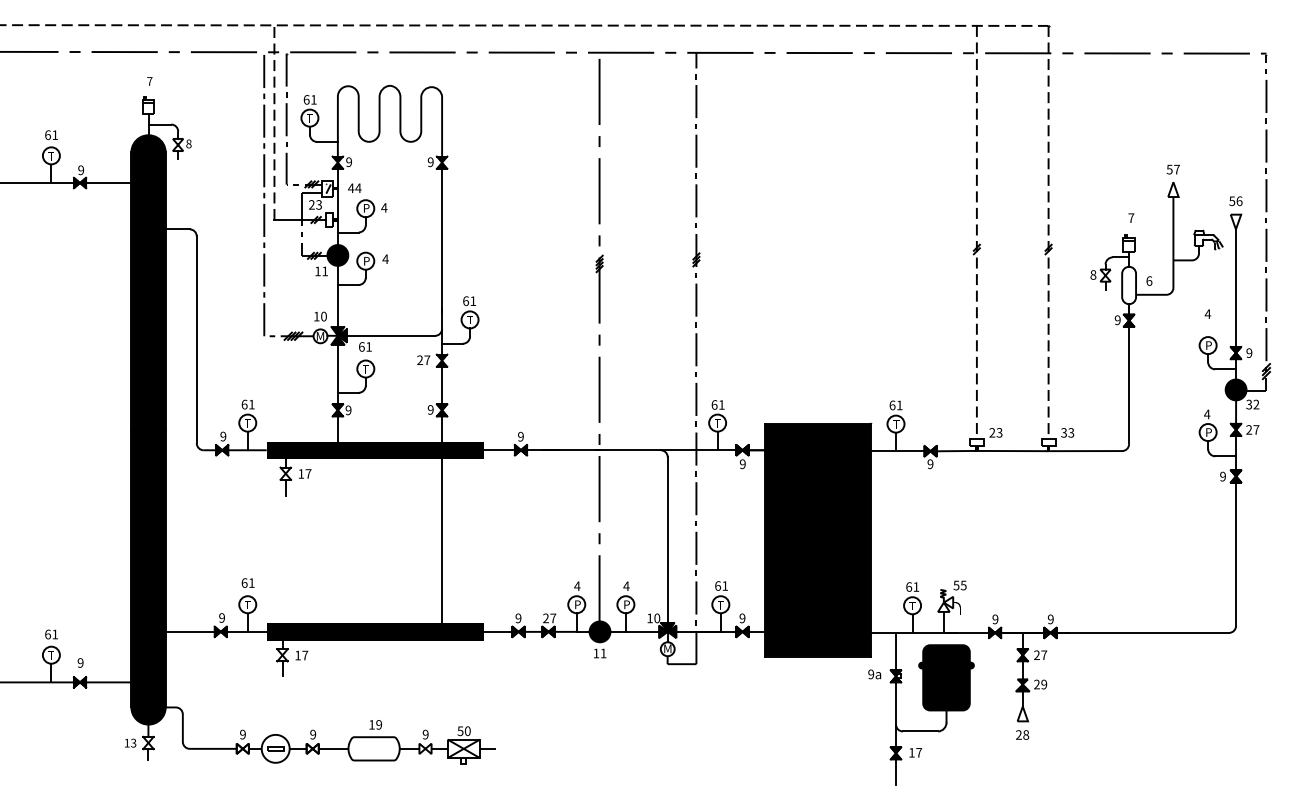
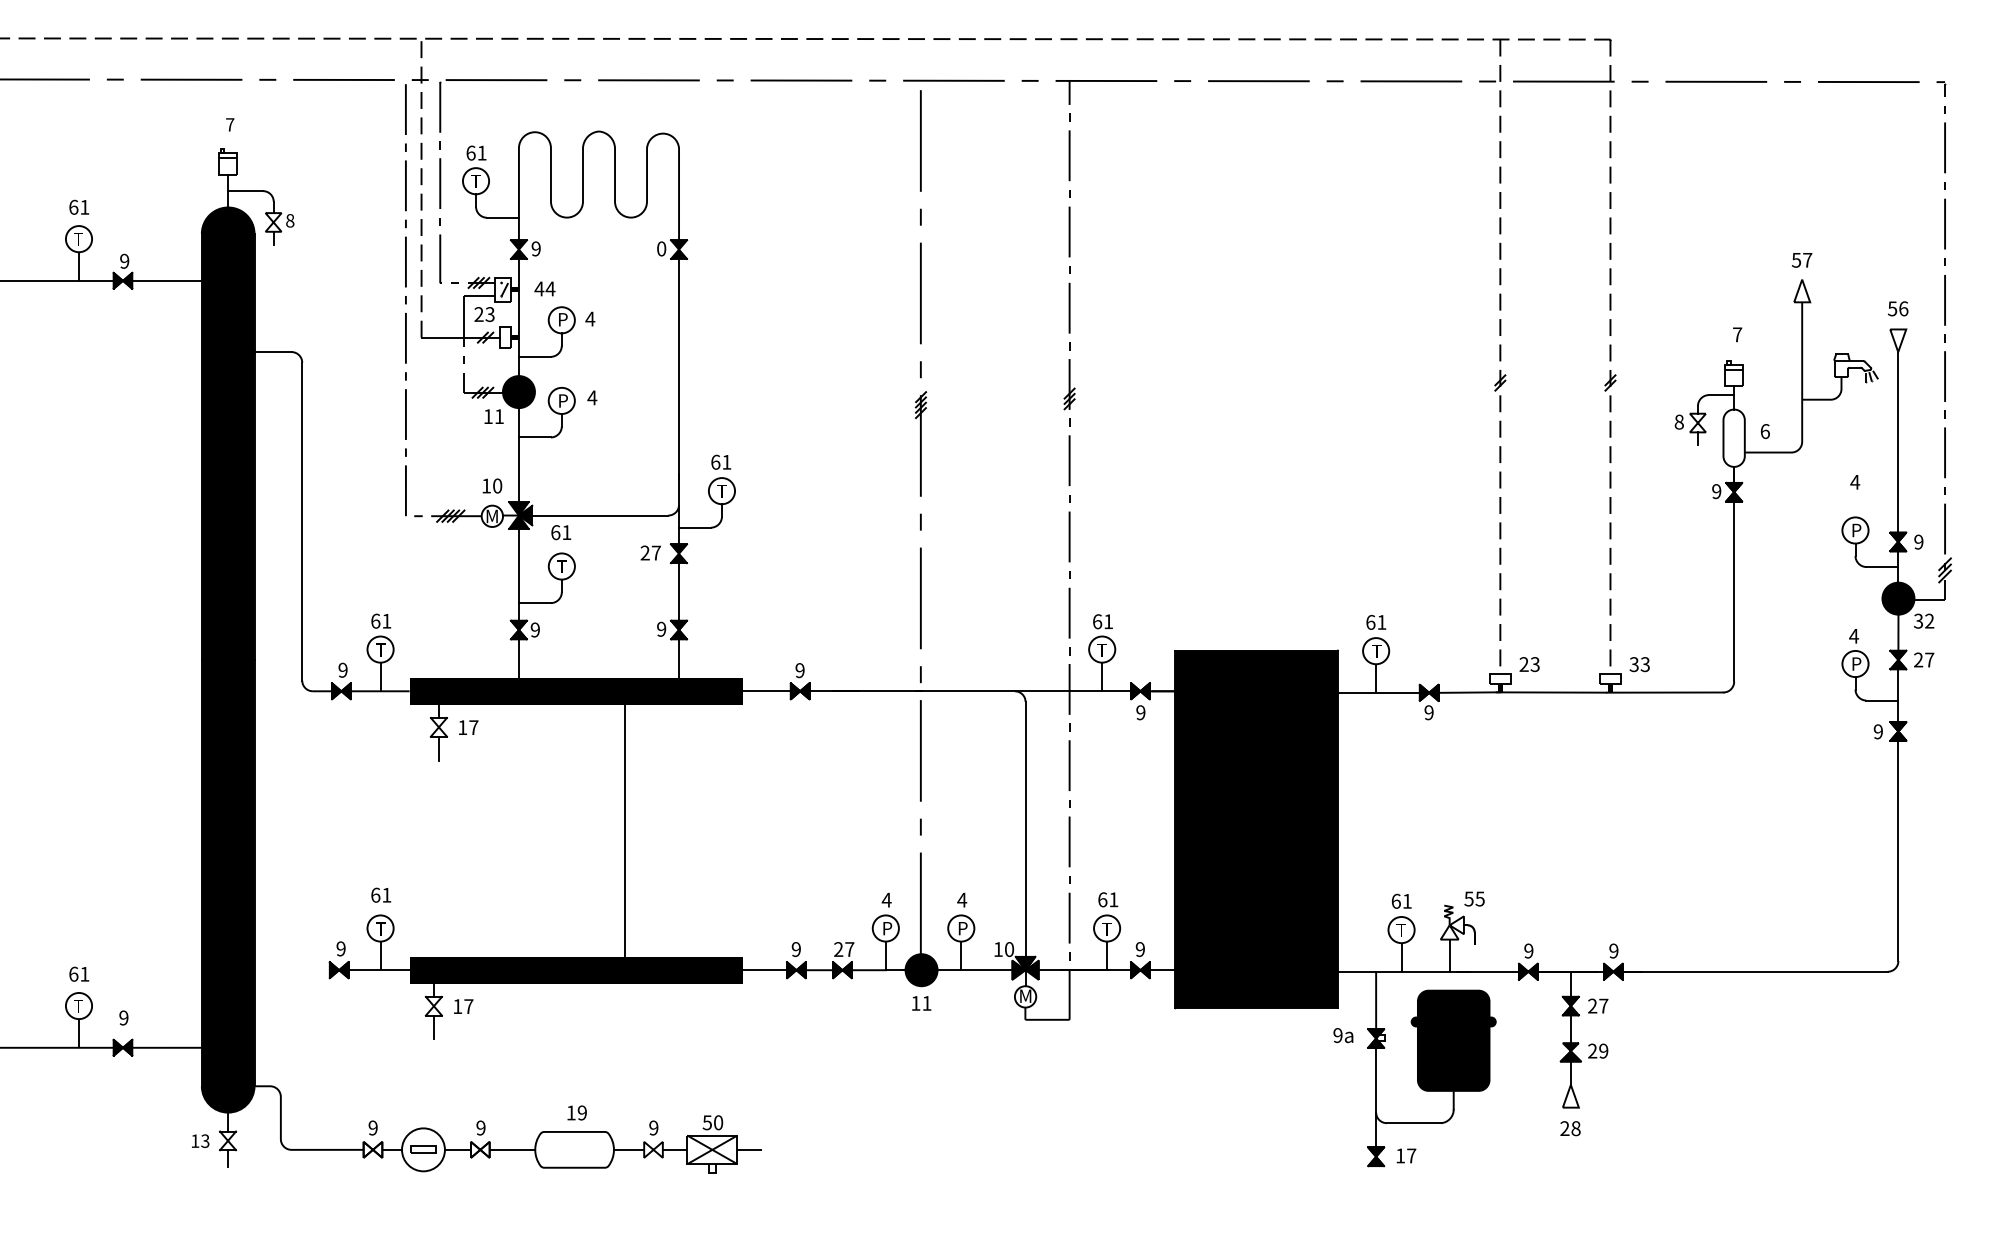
text: (430, 162) -> (661, 249), 9 -> 0
line: (442, 540) -> (625, 829), moved
line: (189, 631) -> (291, 969), removed
line: (896, 771) -> (1376, 1184), removed

